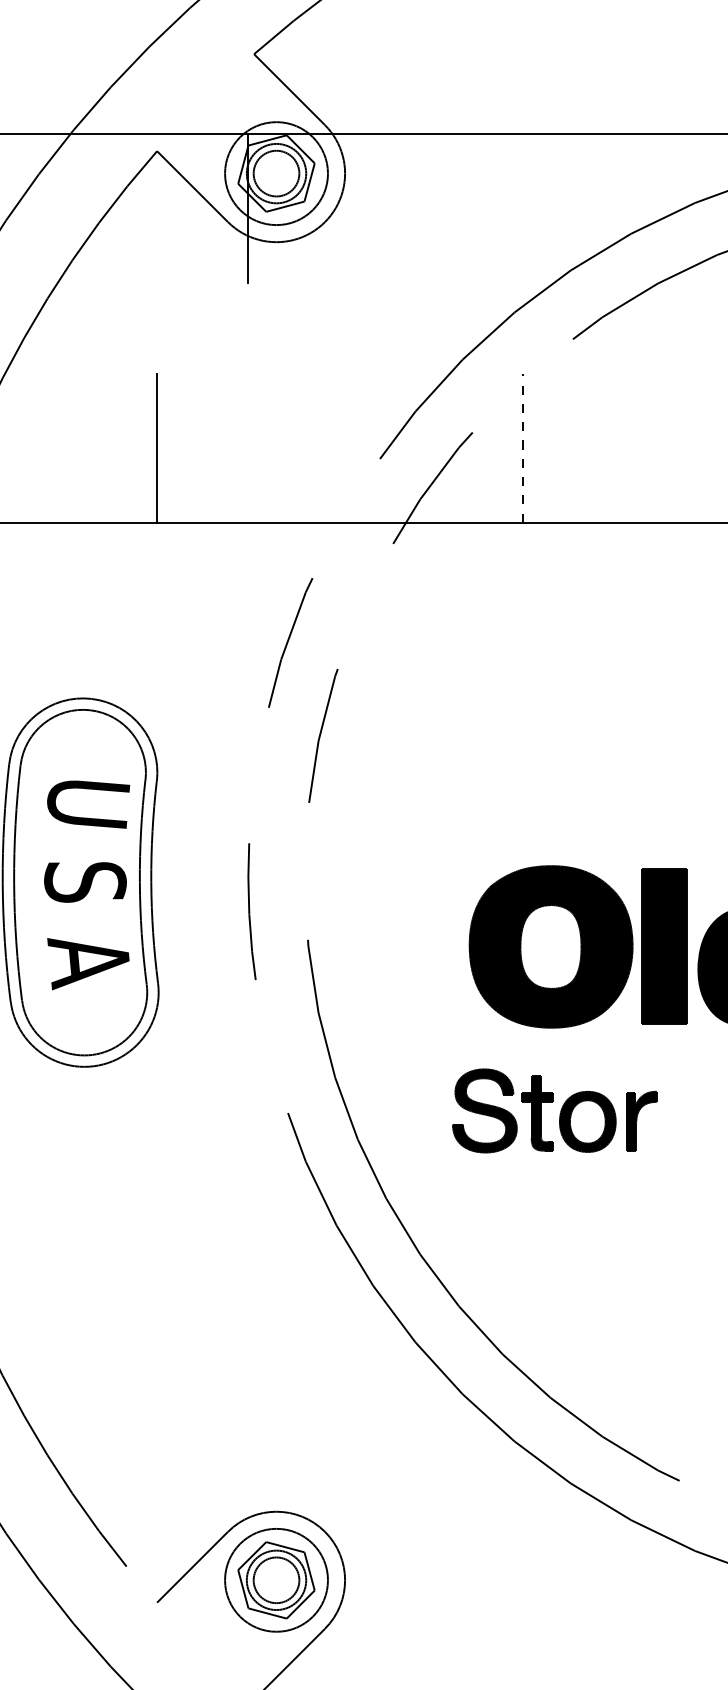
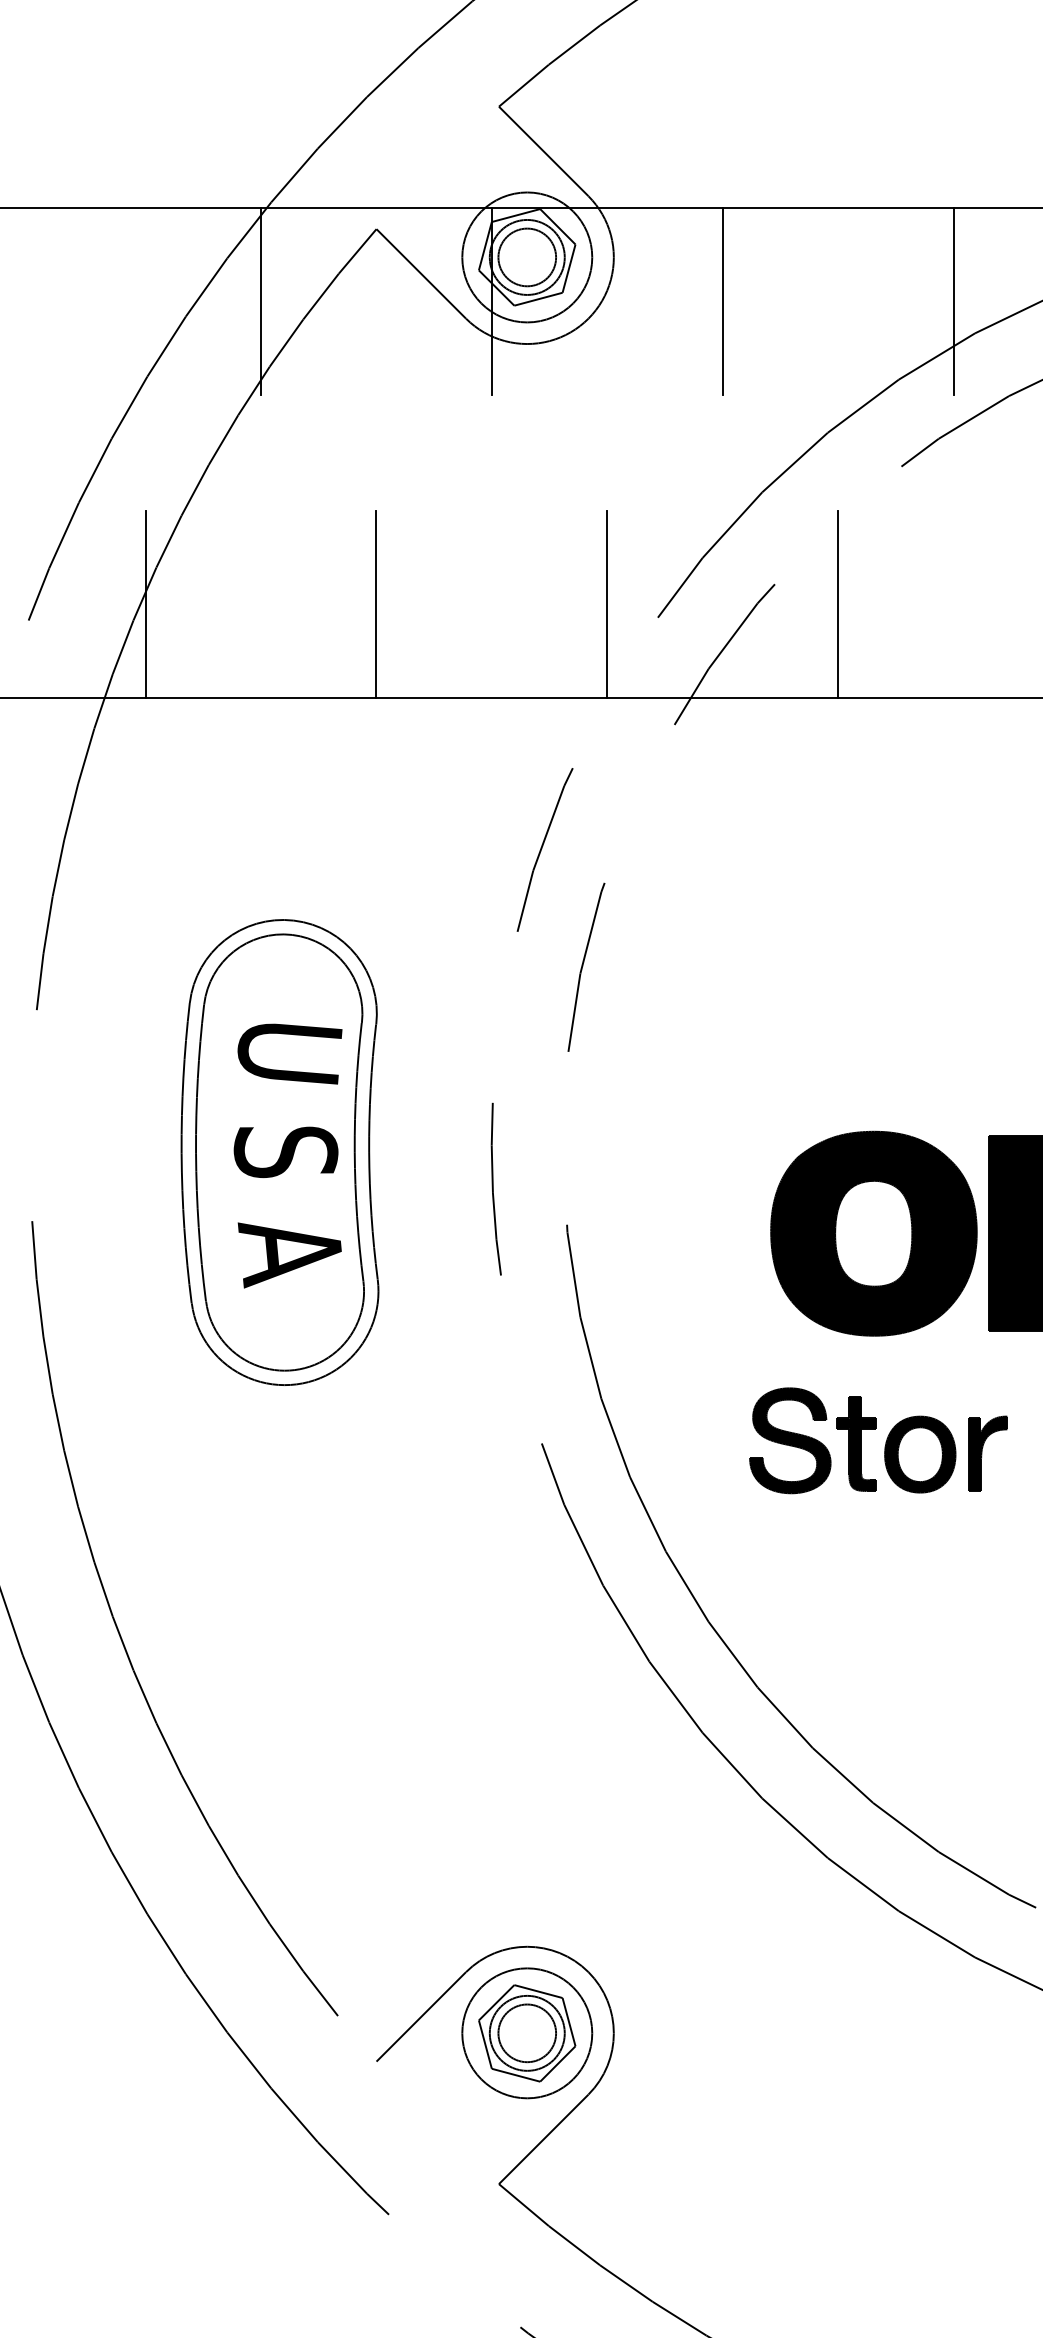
line: (66, 208) -> (261, 301), added
line: (431, 208) -> (722, 301), added
line: (614, 208) -> (953, 301), added
line: (340, 448) -> (607, 604), added
line: (523, 448) -> (838, 604), dashed -> solid

